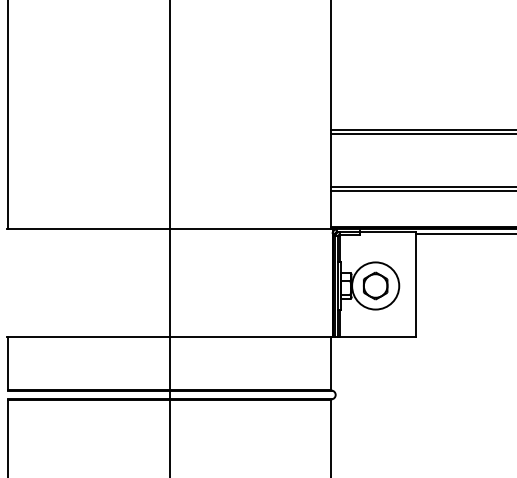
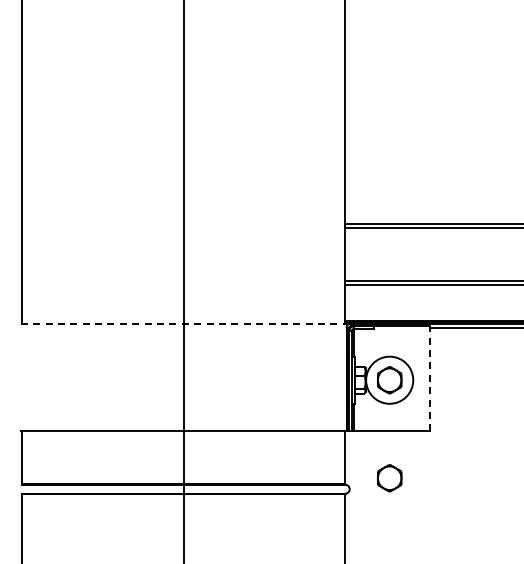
line: (169, 229) -> (183, 323), solid -> dashed
line: (416, 284) -> (430, 378), solid -> dashed
part: (375, 384) -> (389, 478), added

